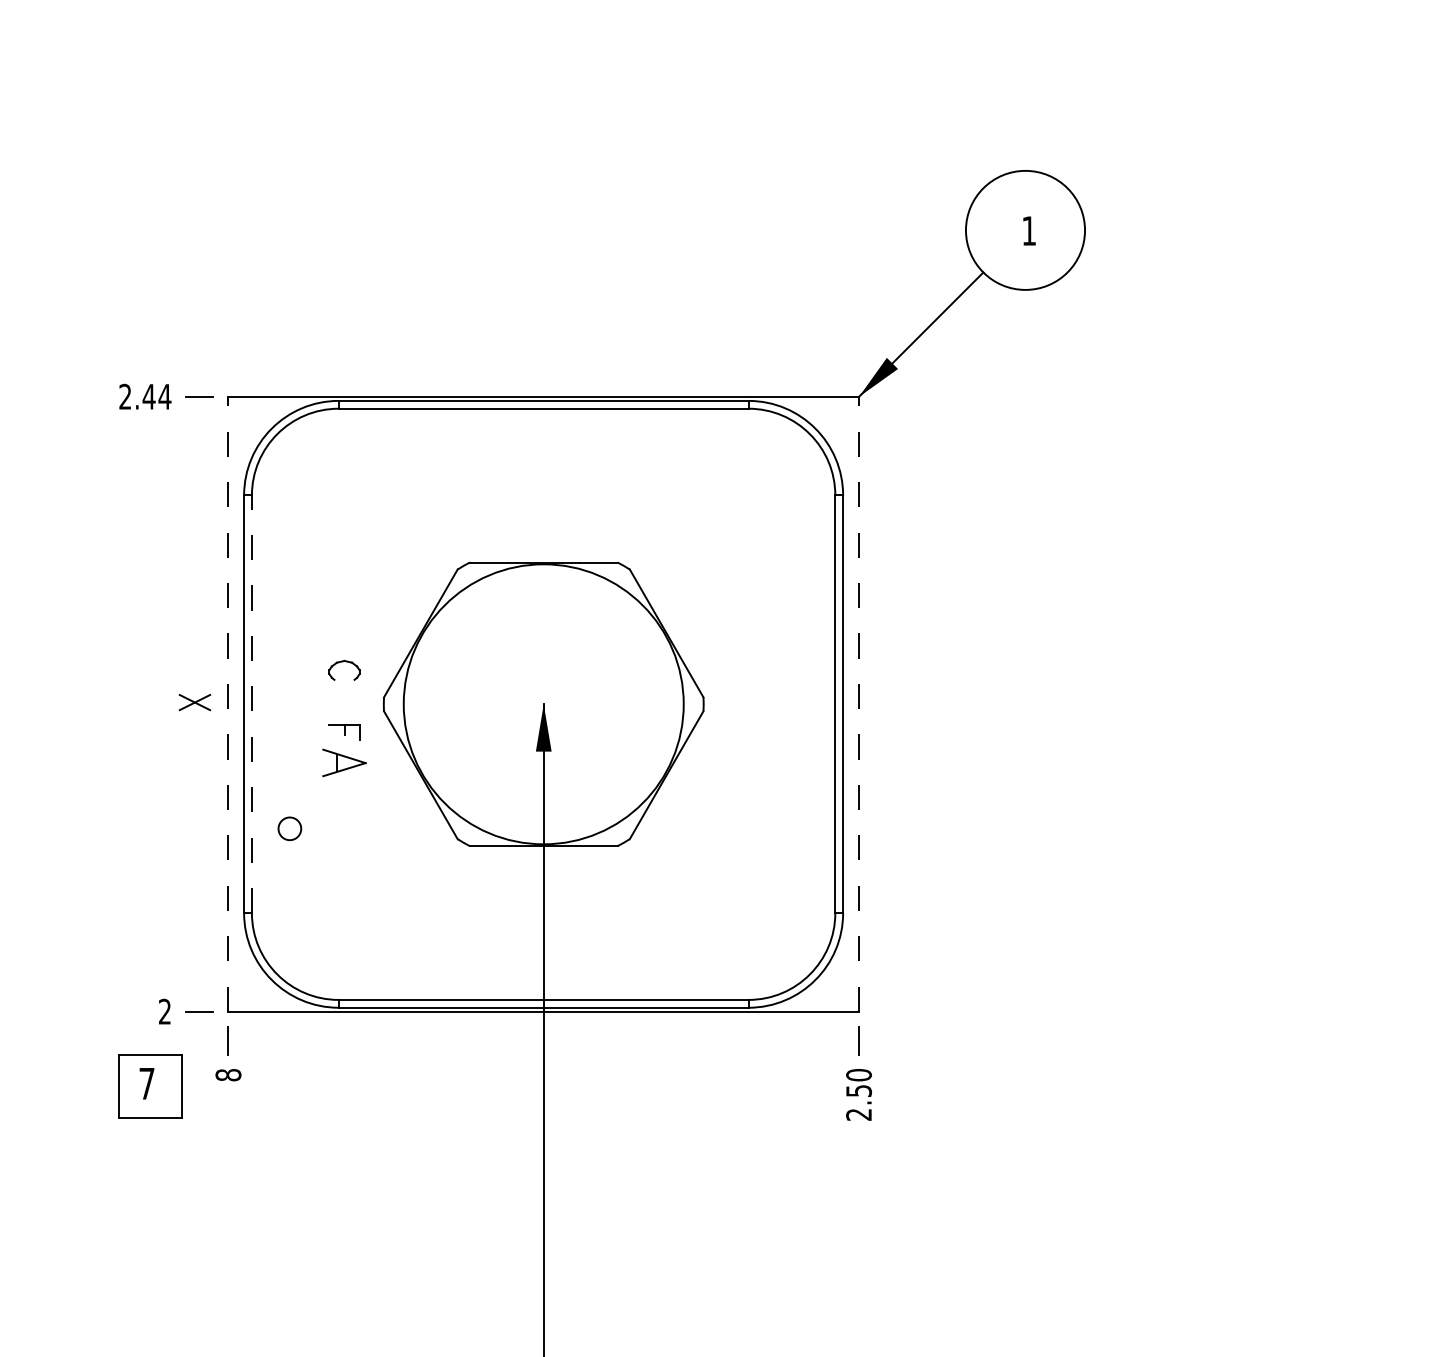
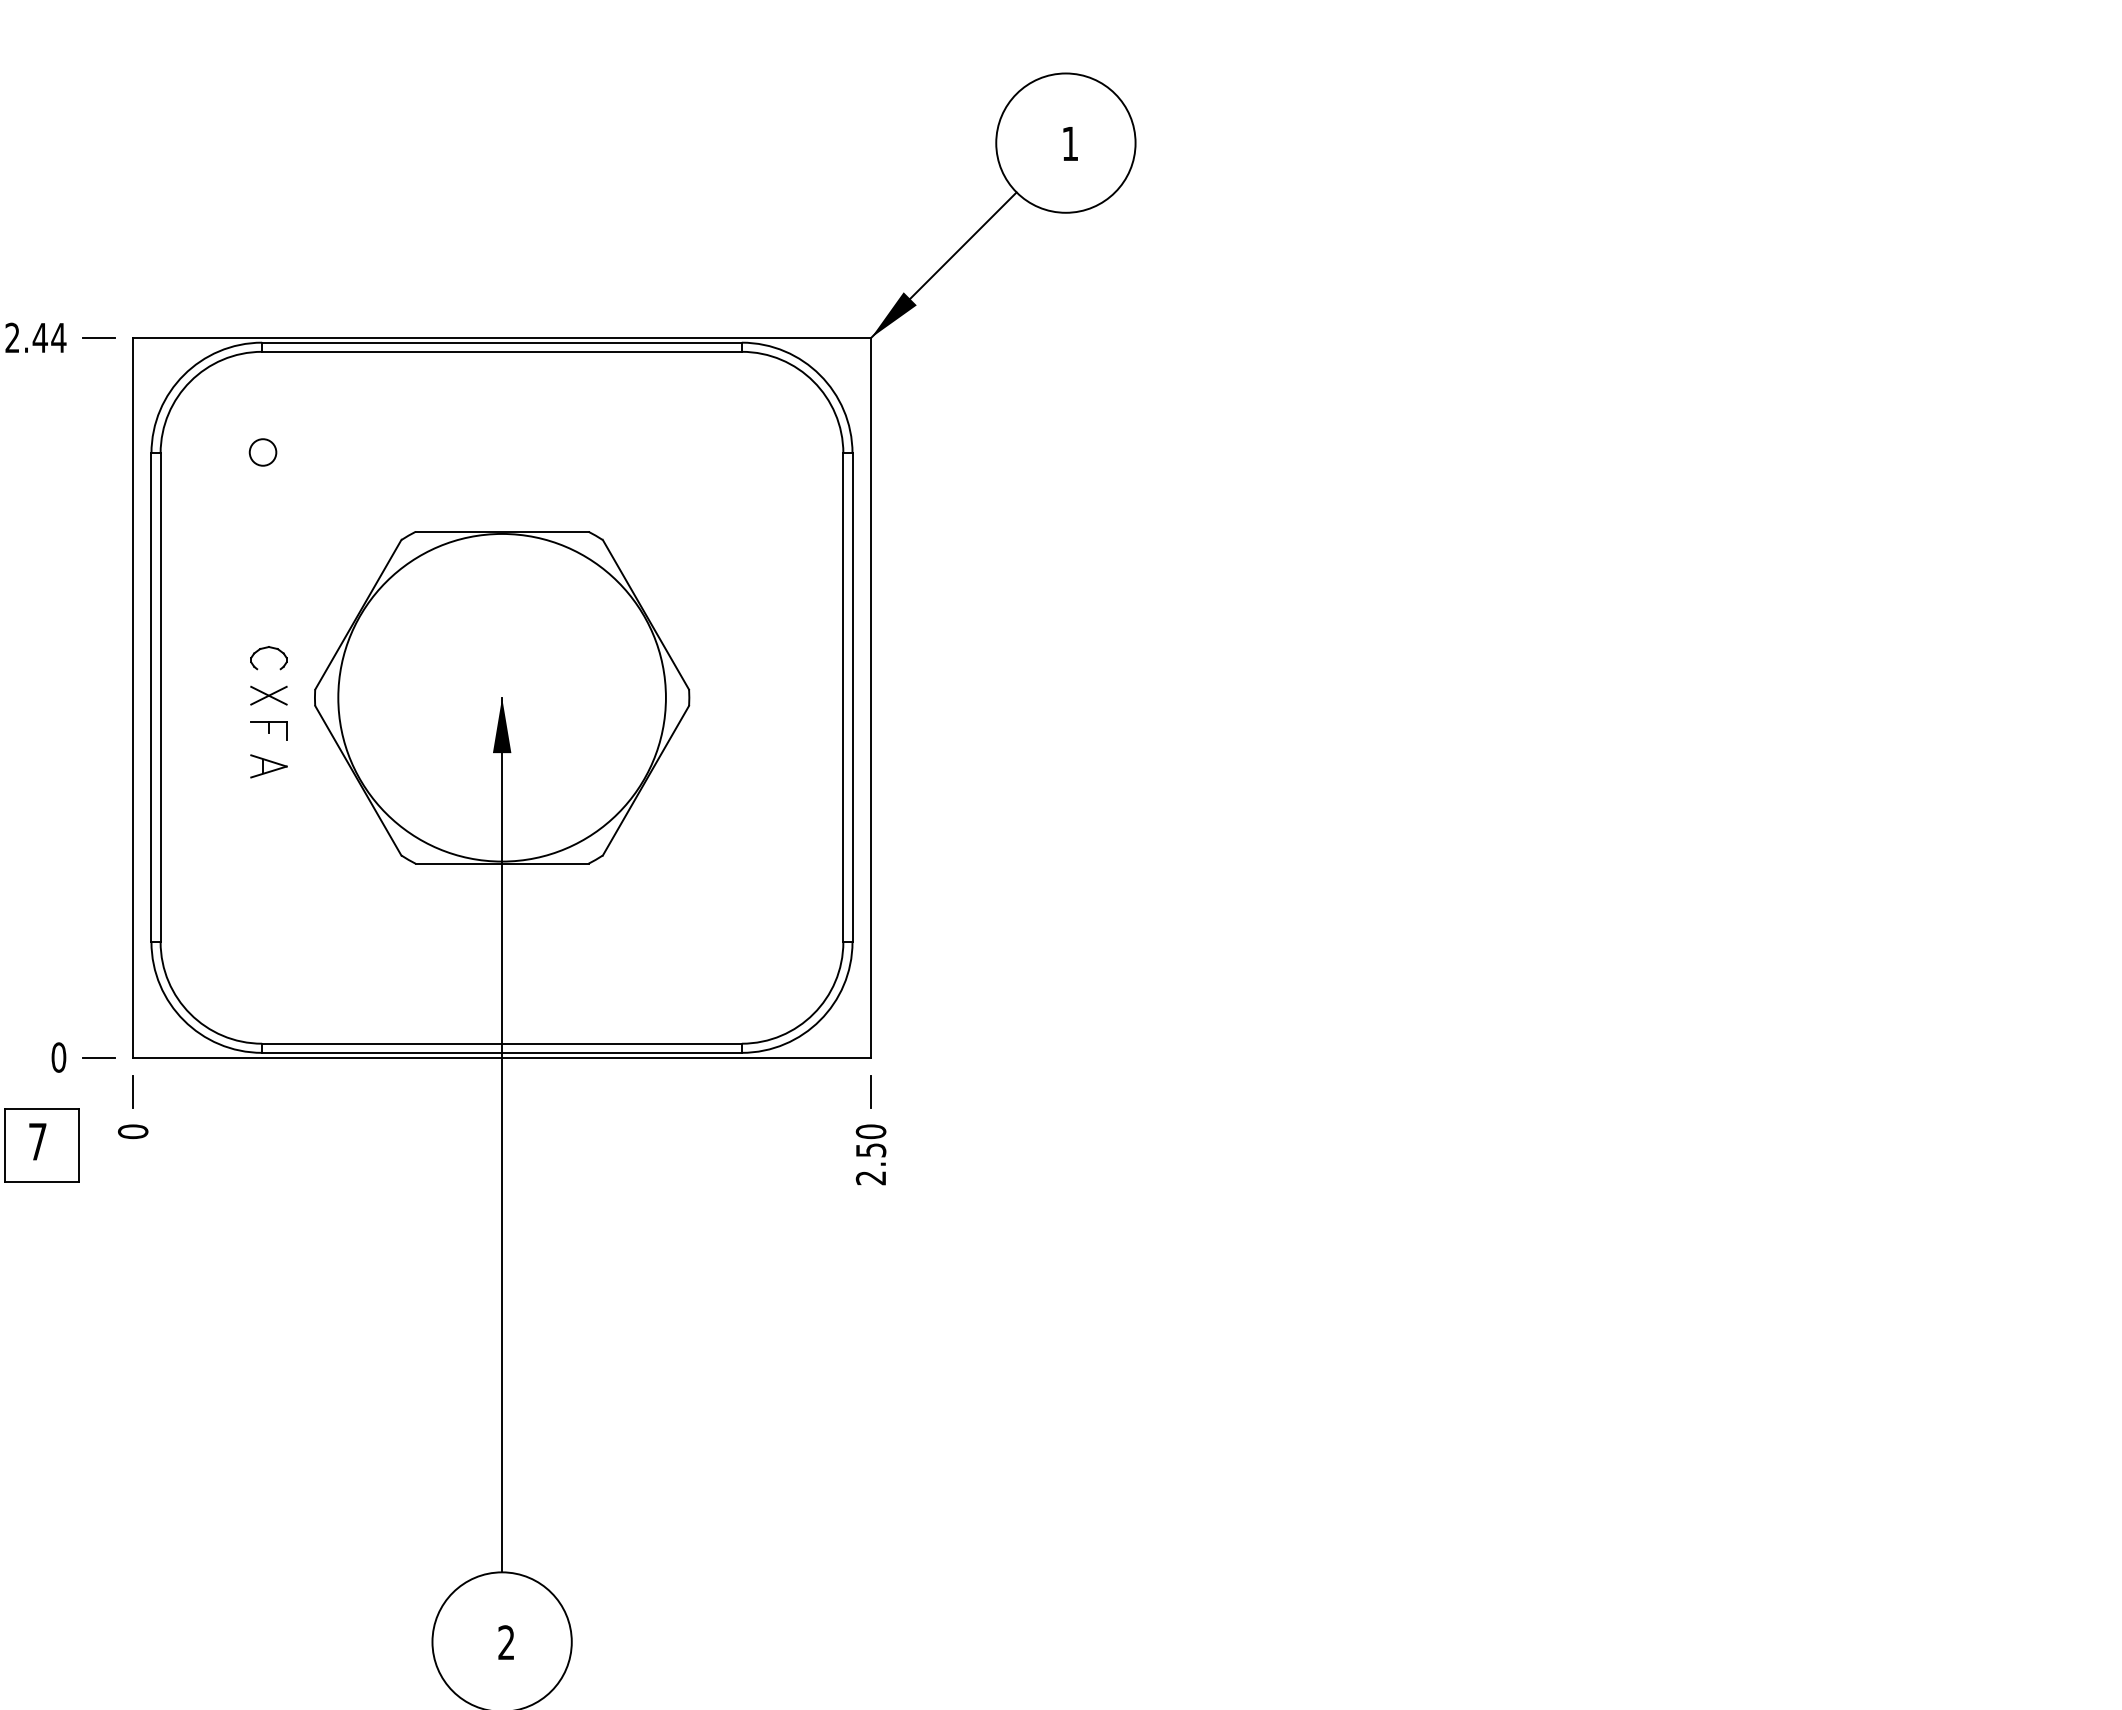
part: (194, 702) -> (268, 695), moved
line: (228, 704) -> (133, 697), dashed -> solid
line: (251, 704) -> (160, 697), dashed -> solid
line: (859, 704) -> (871, 697), dashed -> solid
part: (344, 763) -> (268, 766), size x0.71
circle: (289, 828) -> (262, 452), moved
text: (164, 1011) -> (58, 1057), 2 -> 0
text: (228, 1074) -> (133, 1131), 8 -> 0

